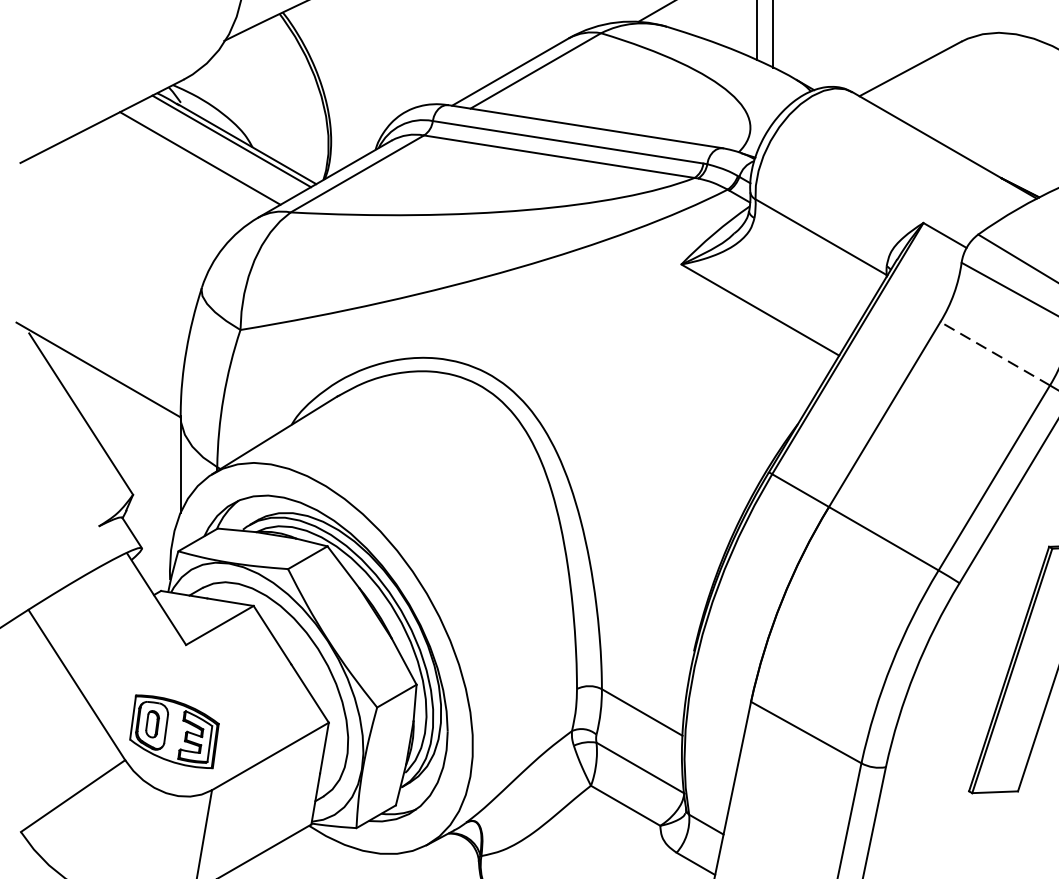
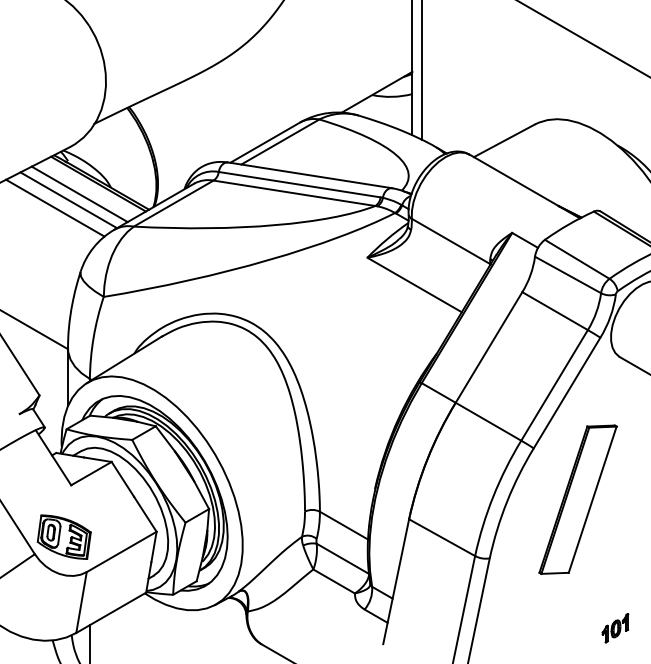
line: (181, 168) -> (68, 200), added
line: (159, 180) -> (55, 207), added
line: (995, 354) -> (555, 311), dashed -> solid

